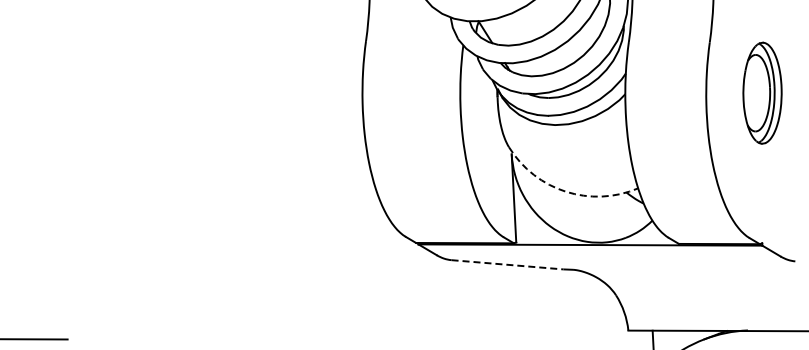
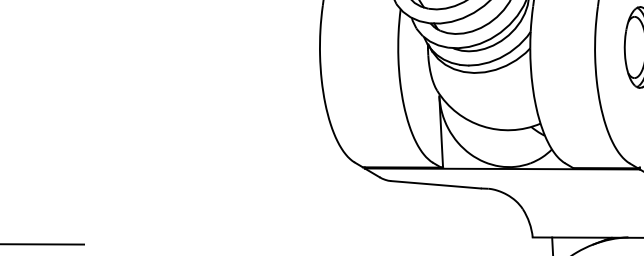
arc: (566, 191) -> (483, 126), dashed -> solid
line: (508, 264) -> (436, 184), dashed -> solid

